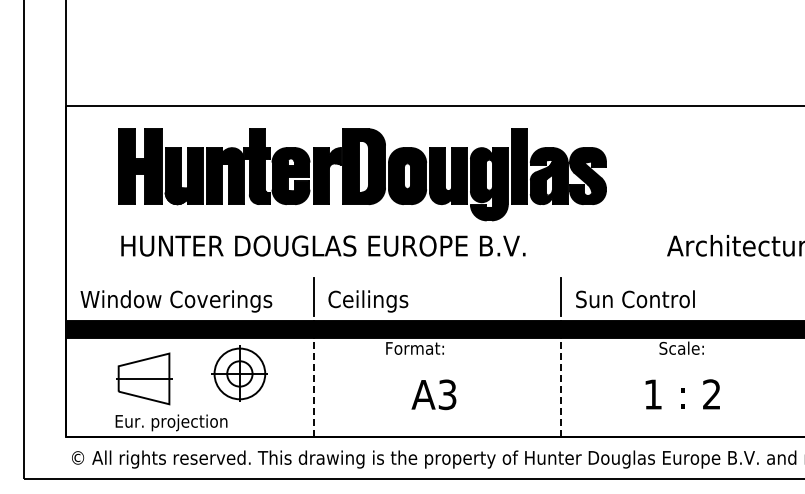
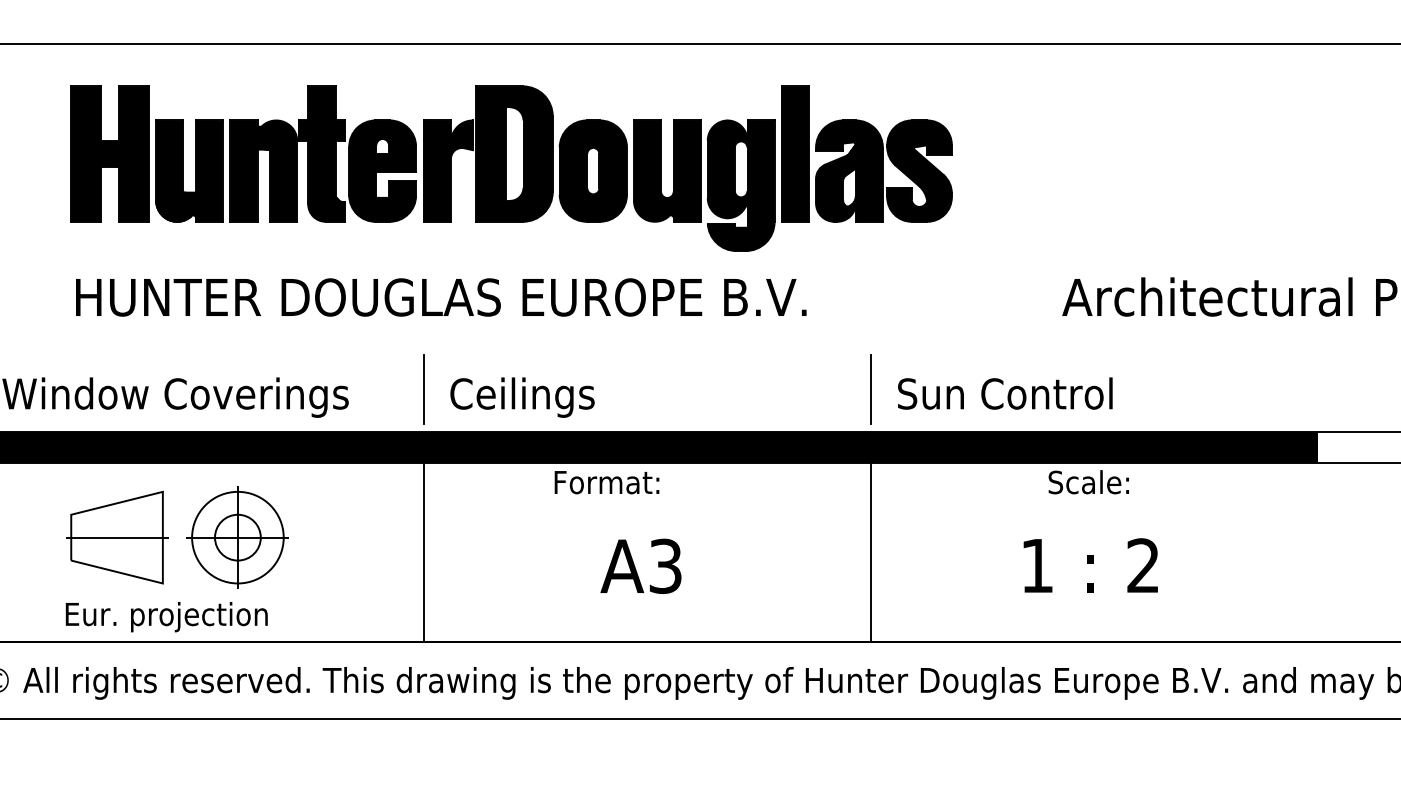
part: (239, 373) -> (237, 536), moved
line: (313, 387) -> (423, 553), dashed -> solid
line: (561, 387) -> (871, 553), dashed -> solid

